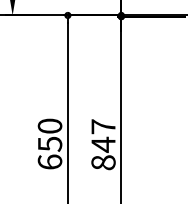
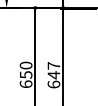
text: (102, 162) -> (53, 84), 847 -> 647

